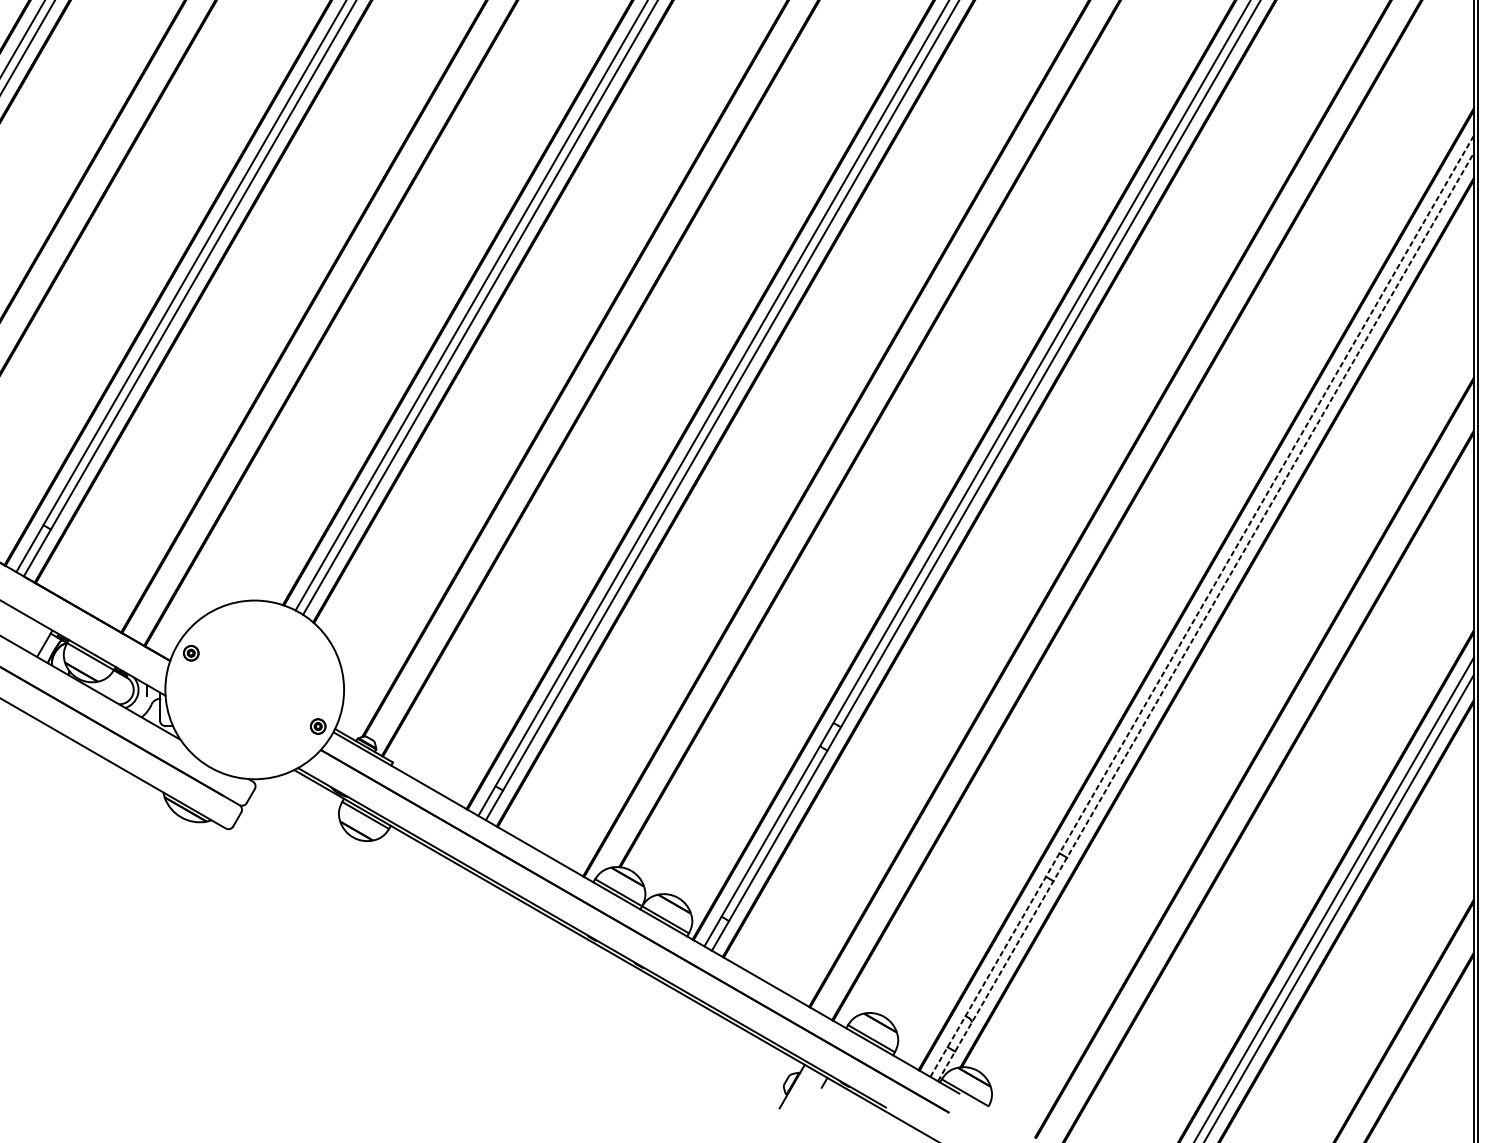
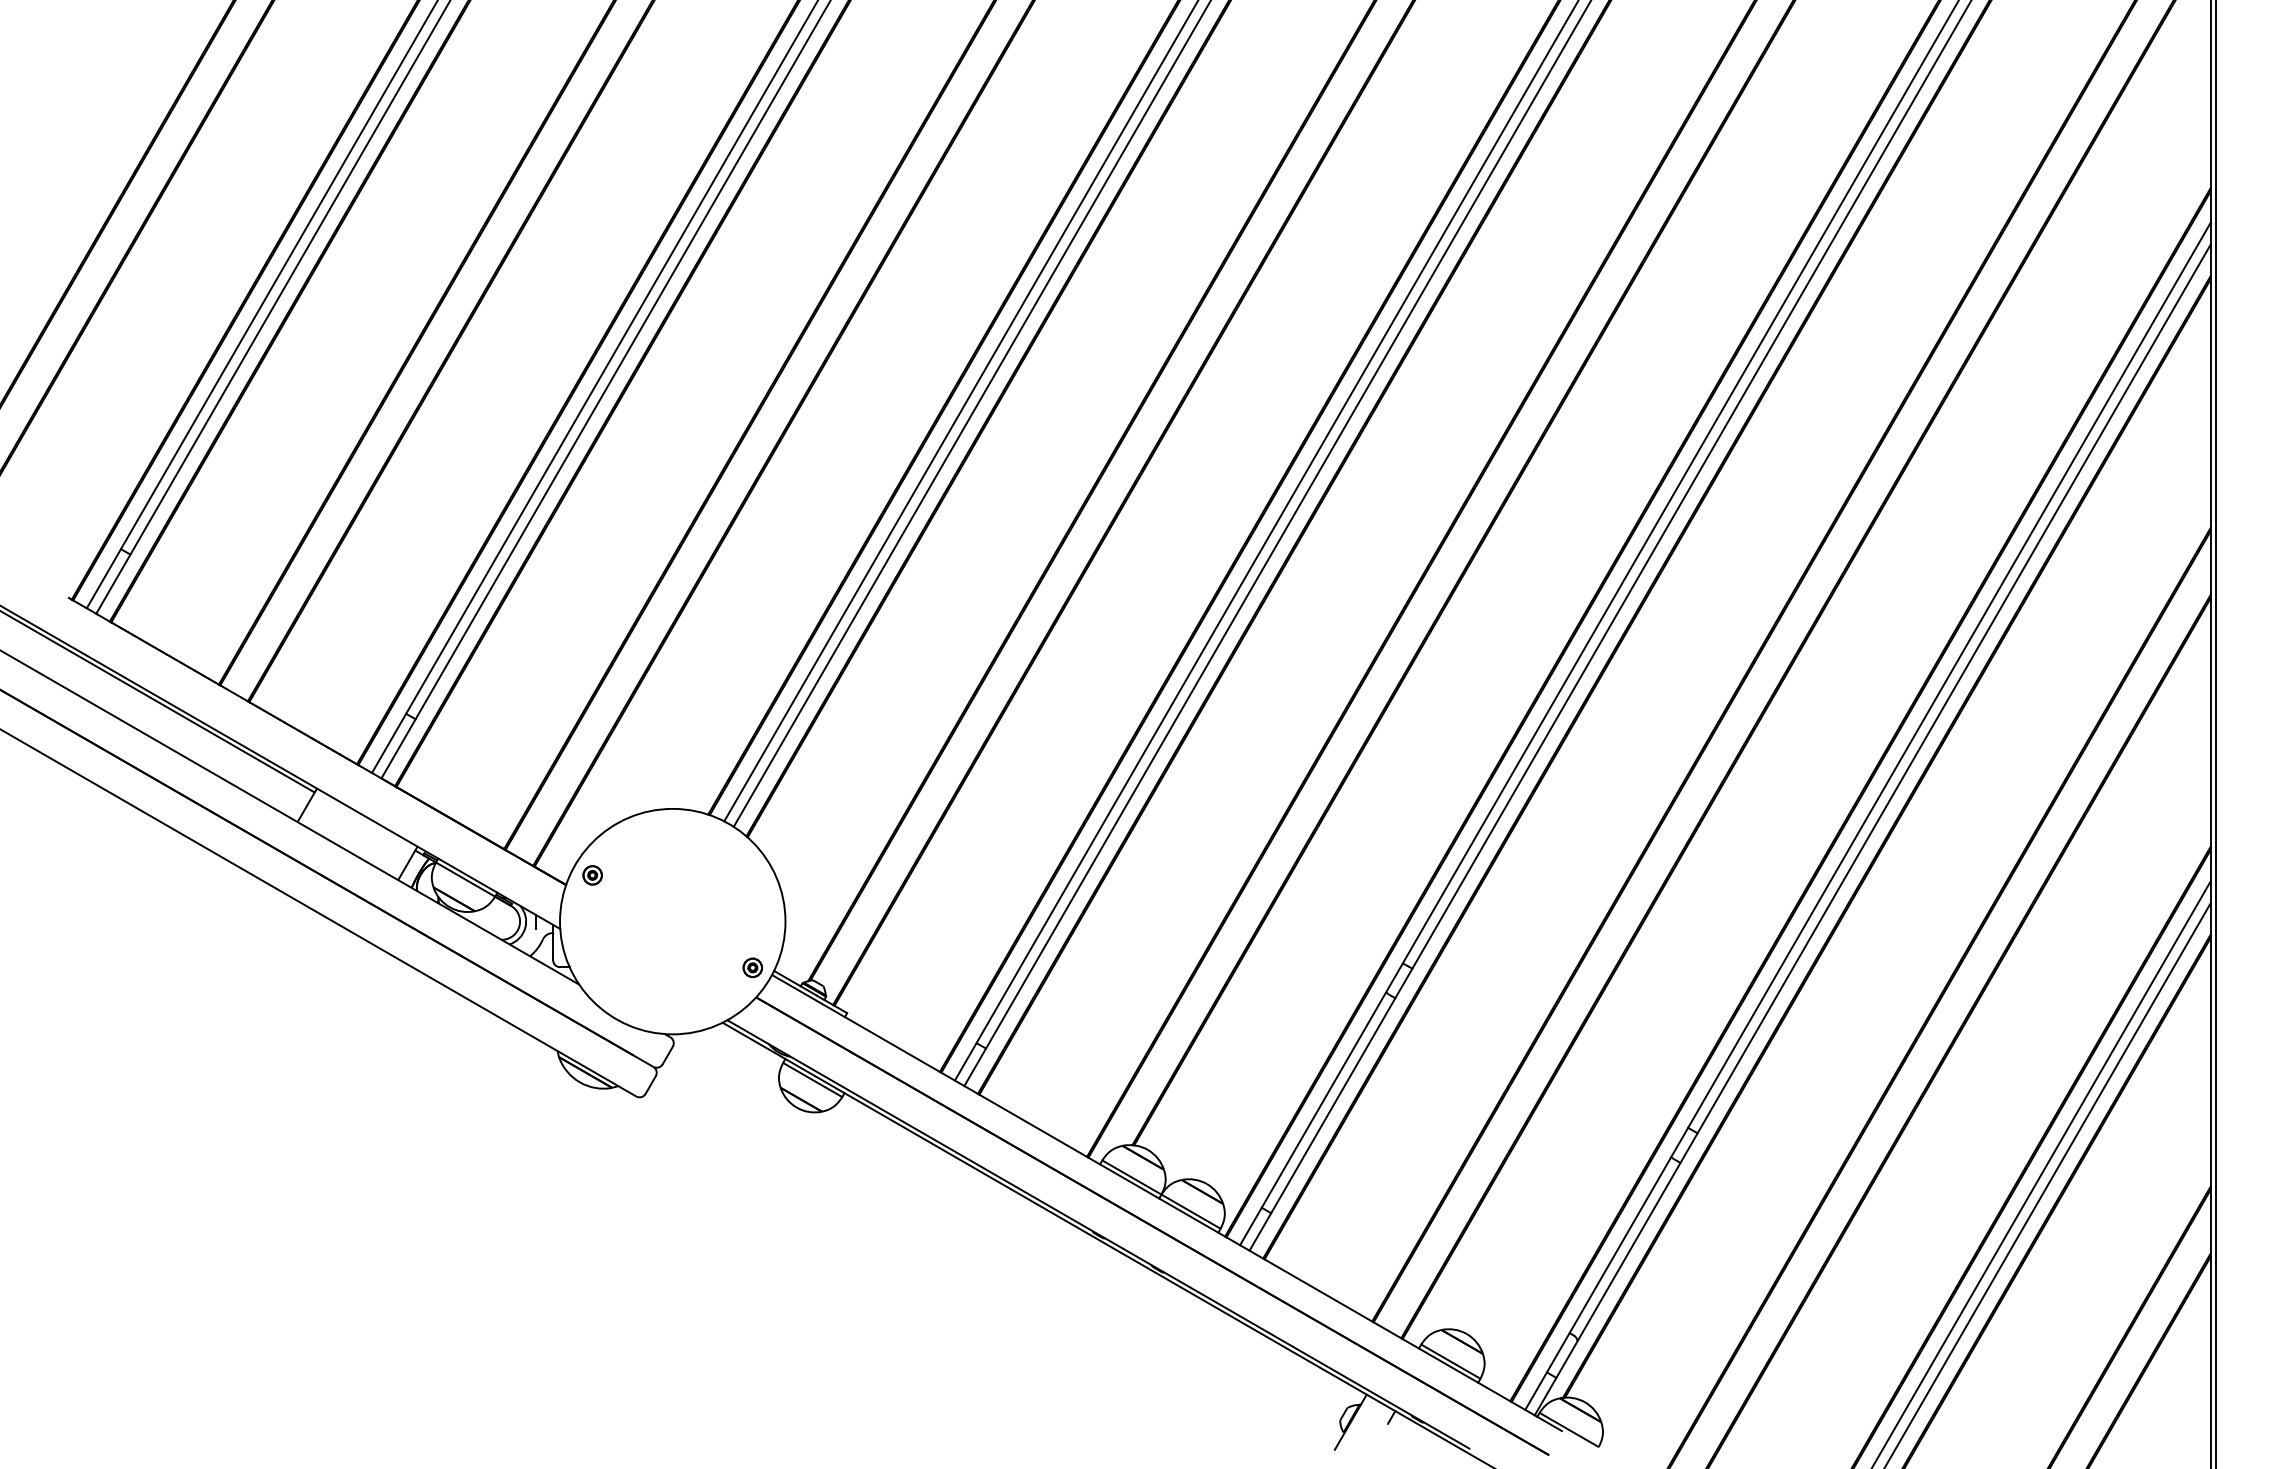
line: (1202, 605) -> (1868, 815), dashed -> solid
line: (1205, 616) -> (1872, 829), dashed -> solid

